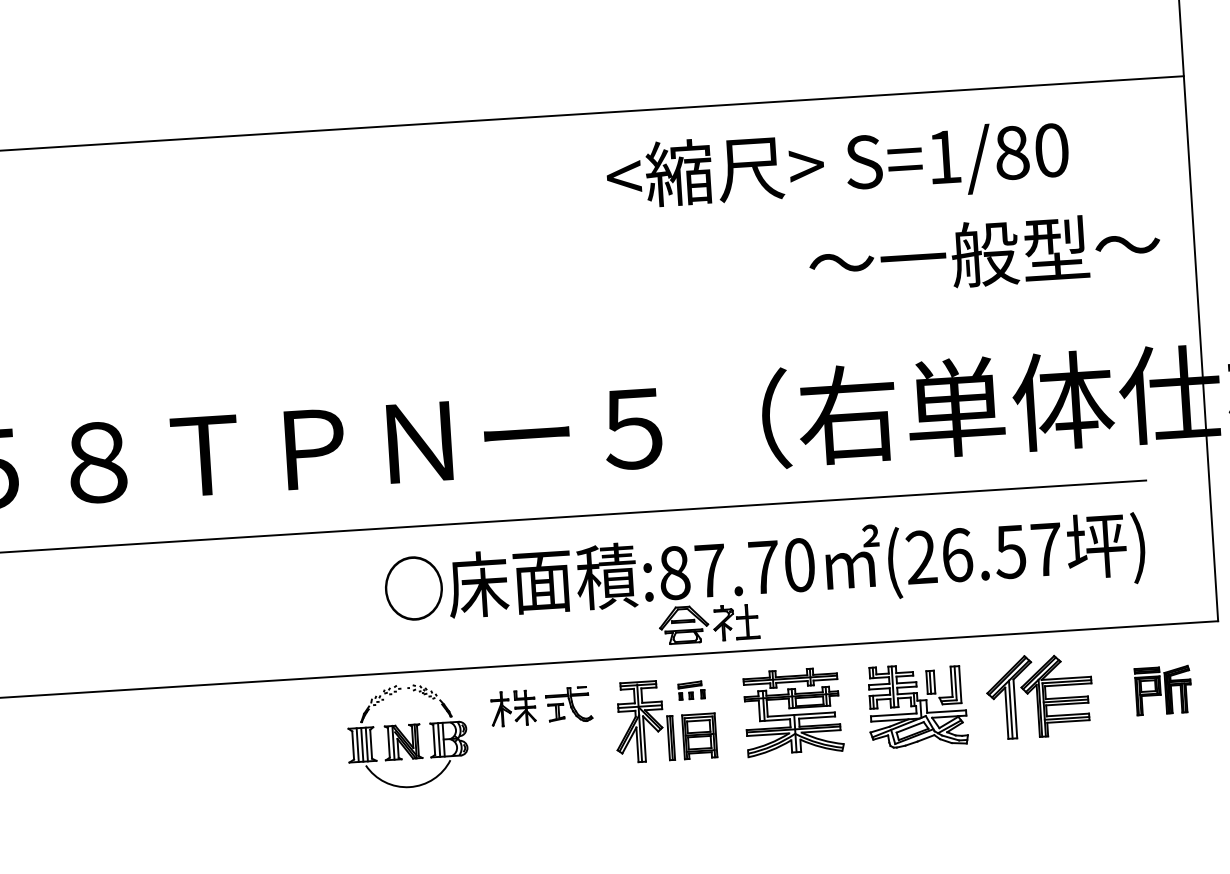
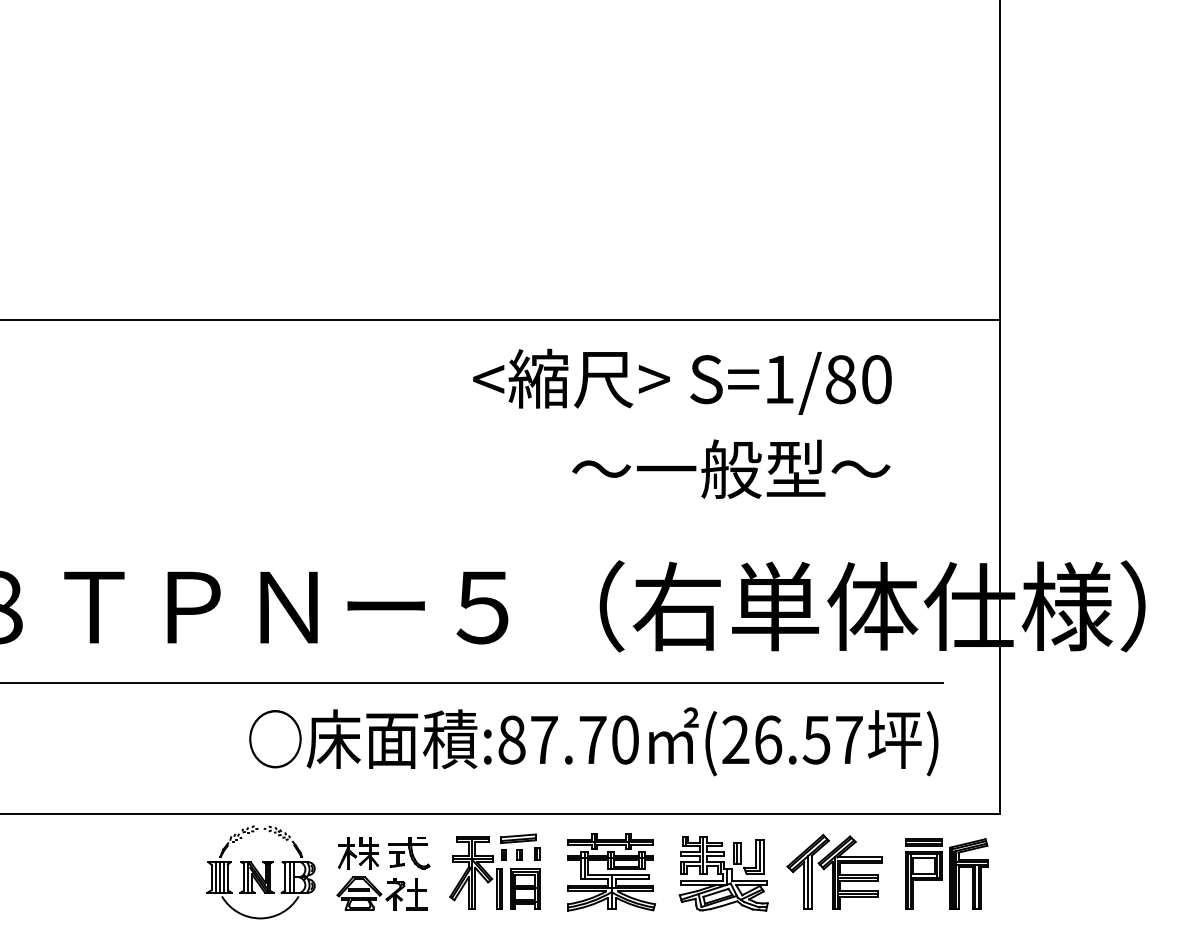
text: (984, 253) -> (731, 468), moved
part: (708, 623) -> (381, 893), moved
part: (691, 689) -> (520, 846), size x1.67
part: (1162, 690) -> (946, 873), size x1.67

